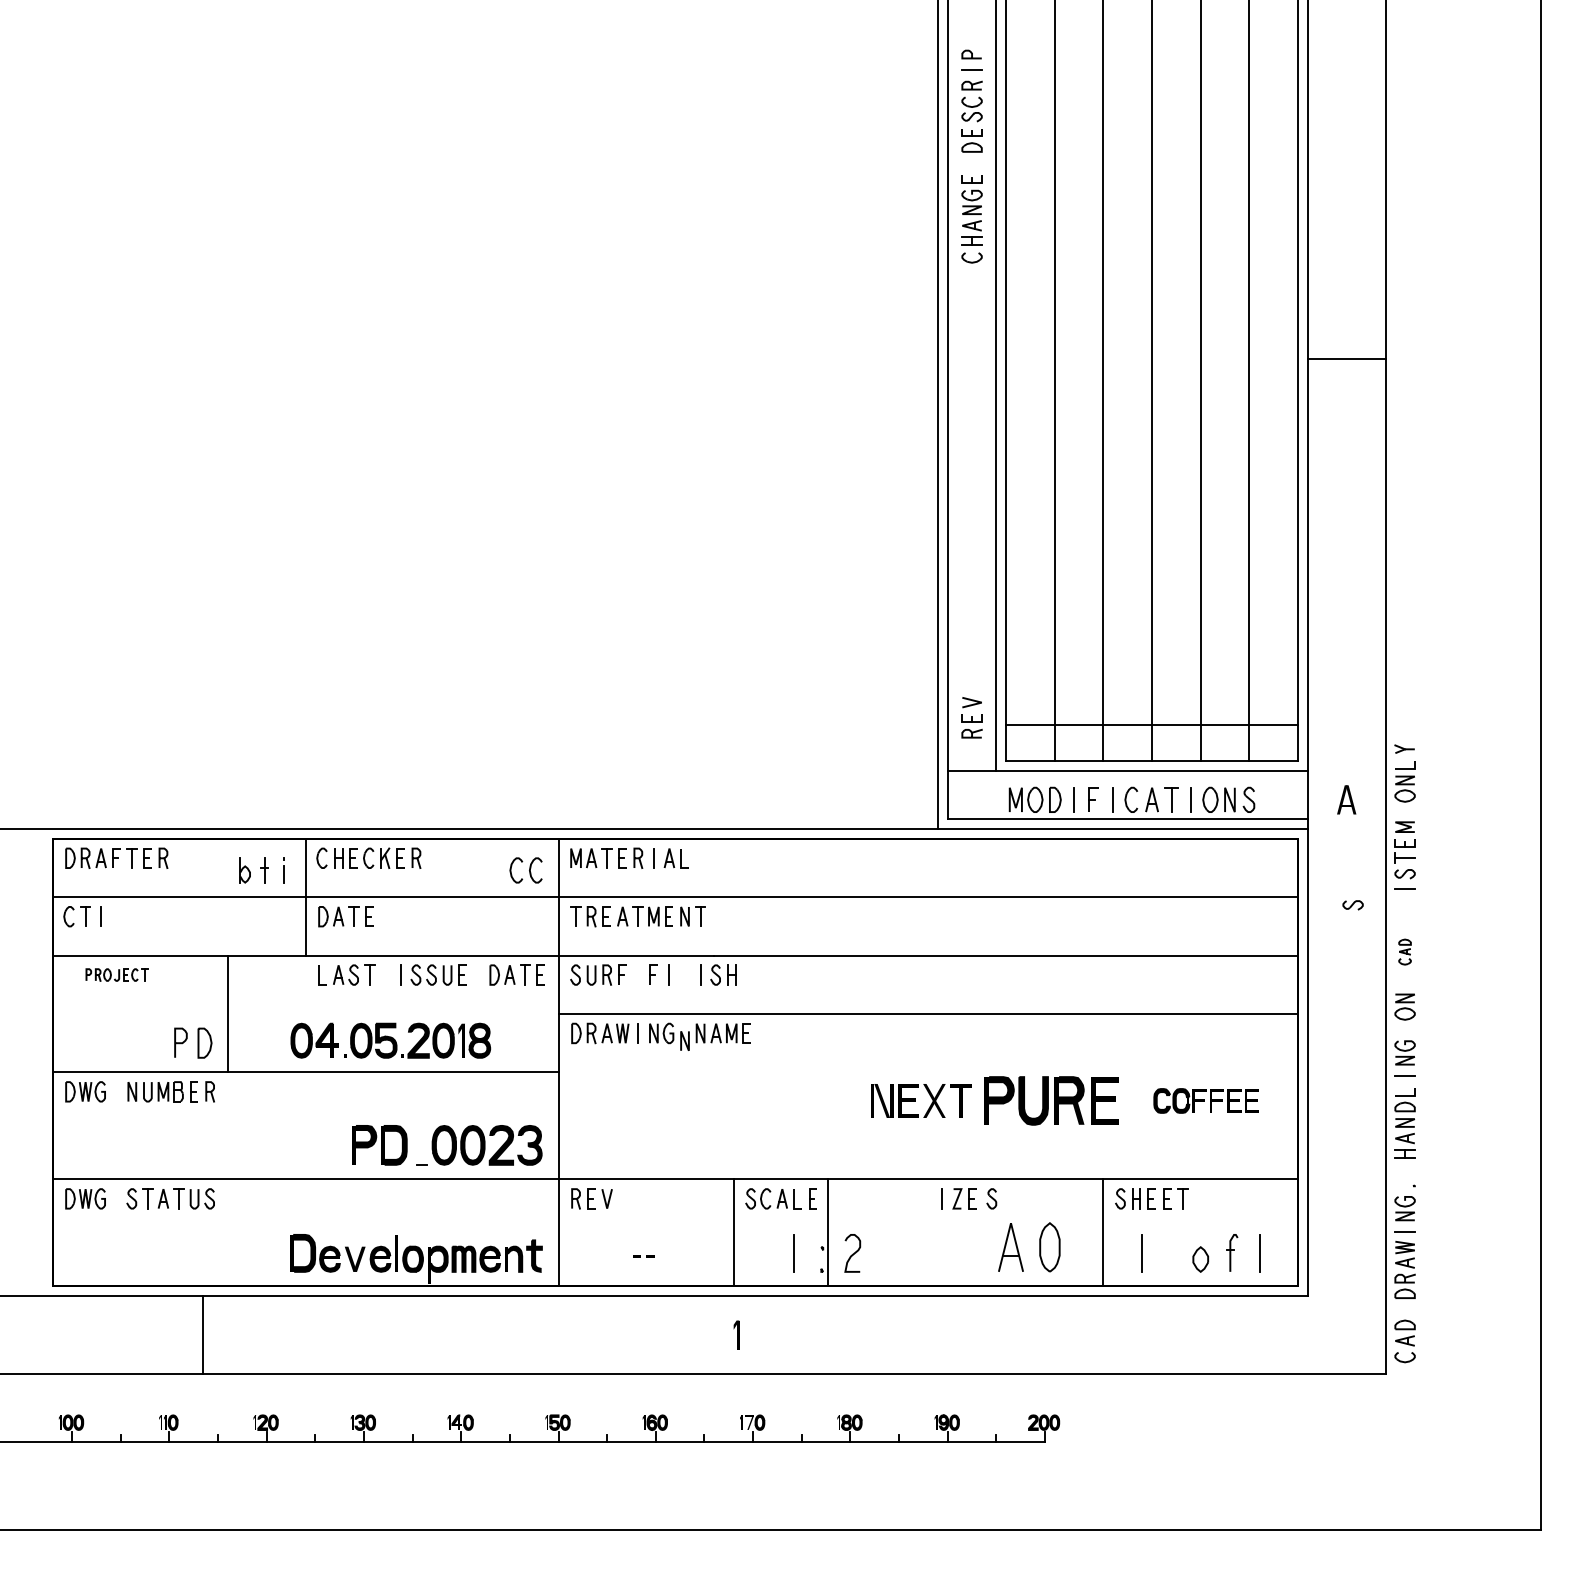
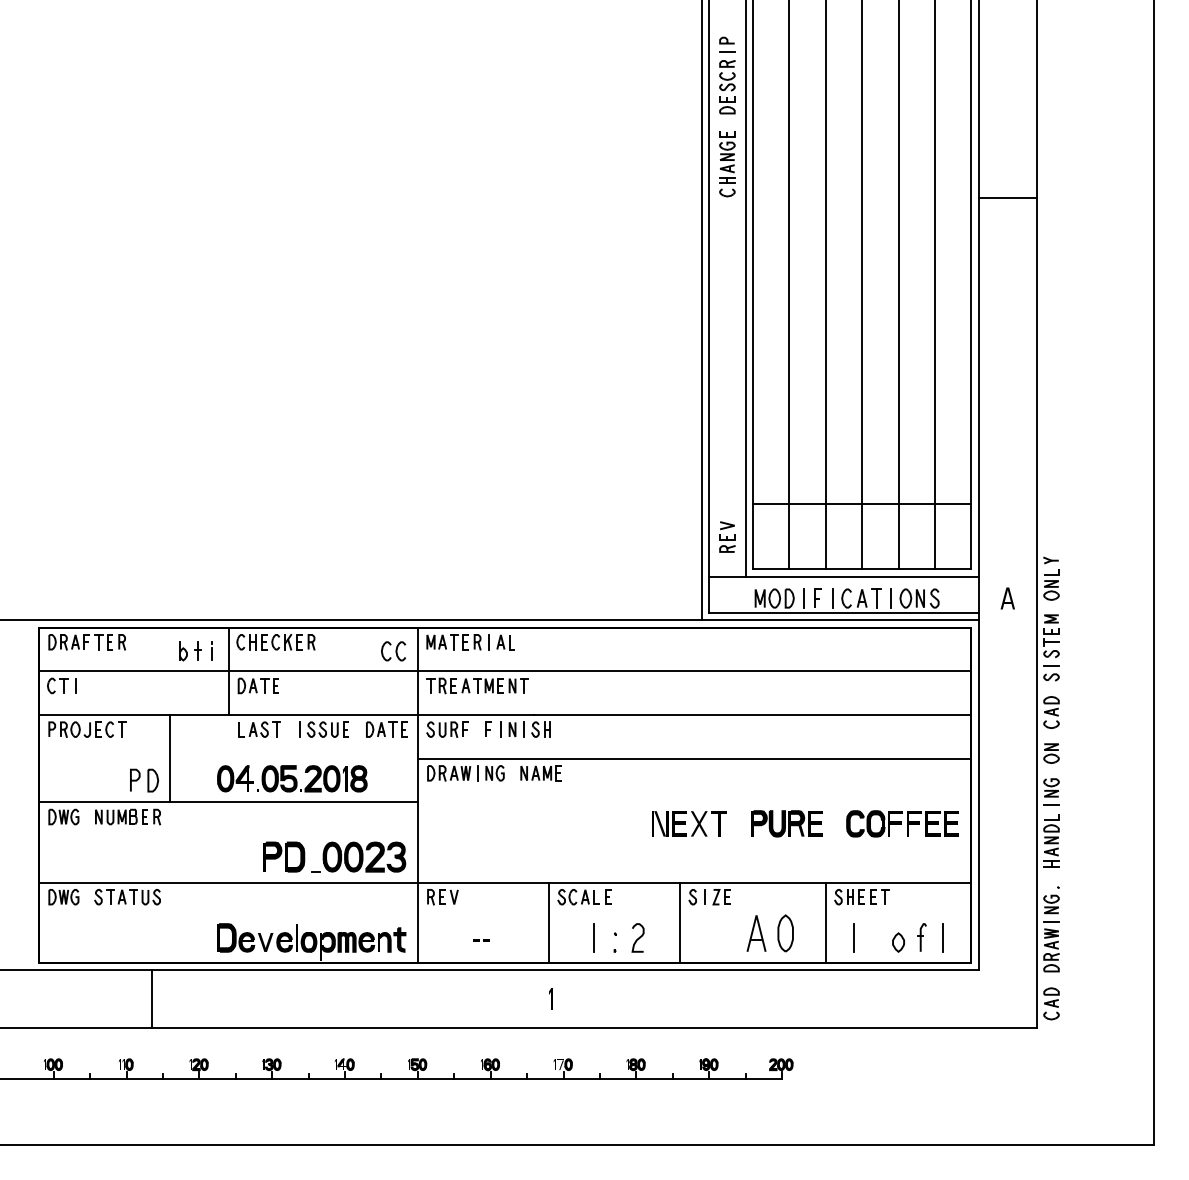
line: (1346, 358) -> (1007, 197), moved
line: (1152, 725) -> (862, 503), moved
part: (1352, 905) -> (1051, 677), moved
part: (1404, 951) -> (1051, 712), size x1.67
part: (116, 974) -> (87, 729), size x1.67
line: (684, 1040) -> (512, 729), moved
part: (1051, 1100) -> (786, 823), size x0.71
part: (1206, 1100) -> (902, 823), size x1.43
part: (991, 1198) -> (692, 896), moved
line: (827, 1232) -> (679, 922), moved

